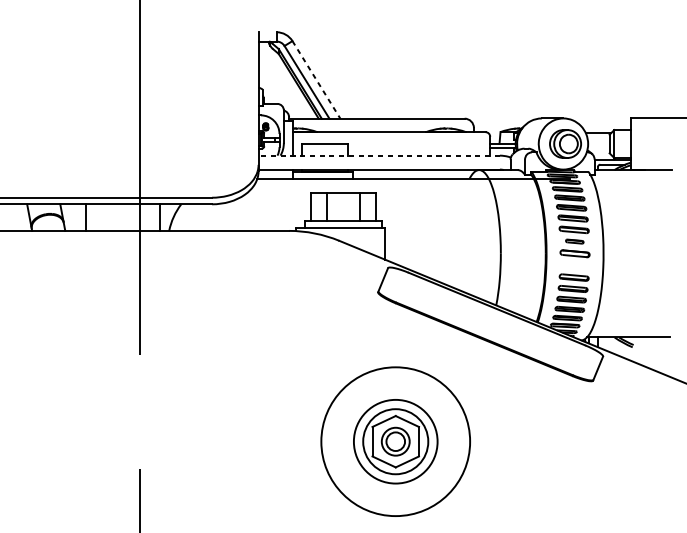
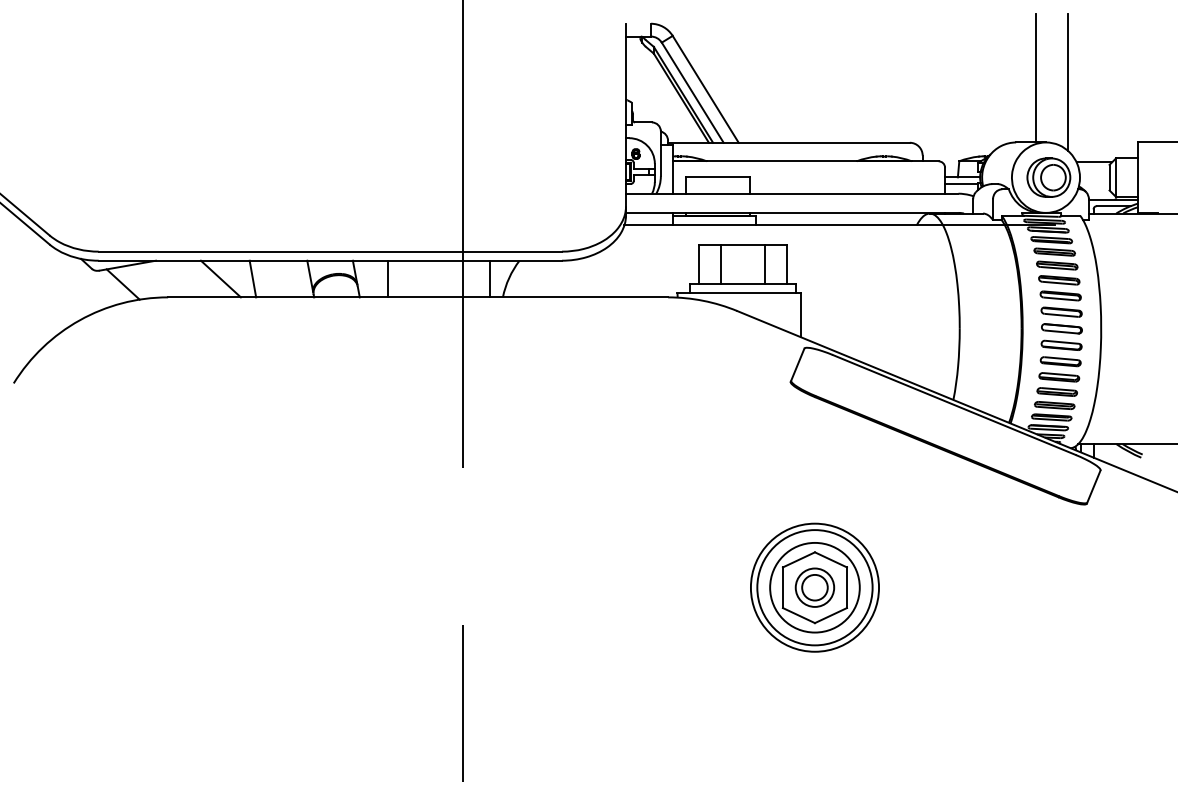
line: (555, 72) -> (1035, 78), added
line: (579, 74) -> (1067, 82), added
line: (316, 80) -> (705, 89), dashed -> solid
line: (378, 155) -> (791, 193), dashed -> solid
part: (574, 241) -> (1061, 311), size x1.67
part: (574, 265) -> (1061, 344), added
circle: (395, 441) -> (814, 587), size x0.62

